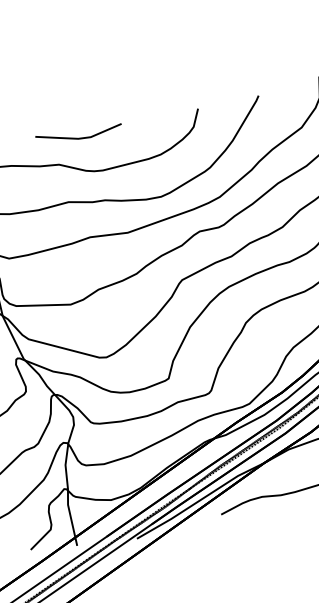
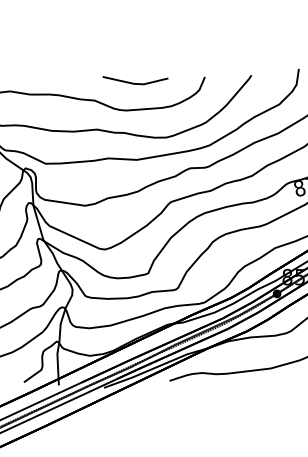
part: (79, 134) -> (135, 80), moved

